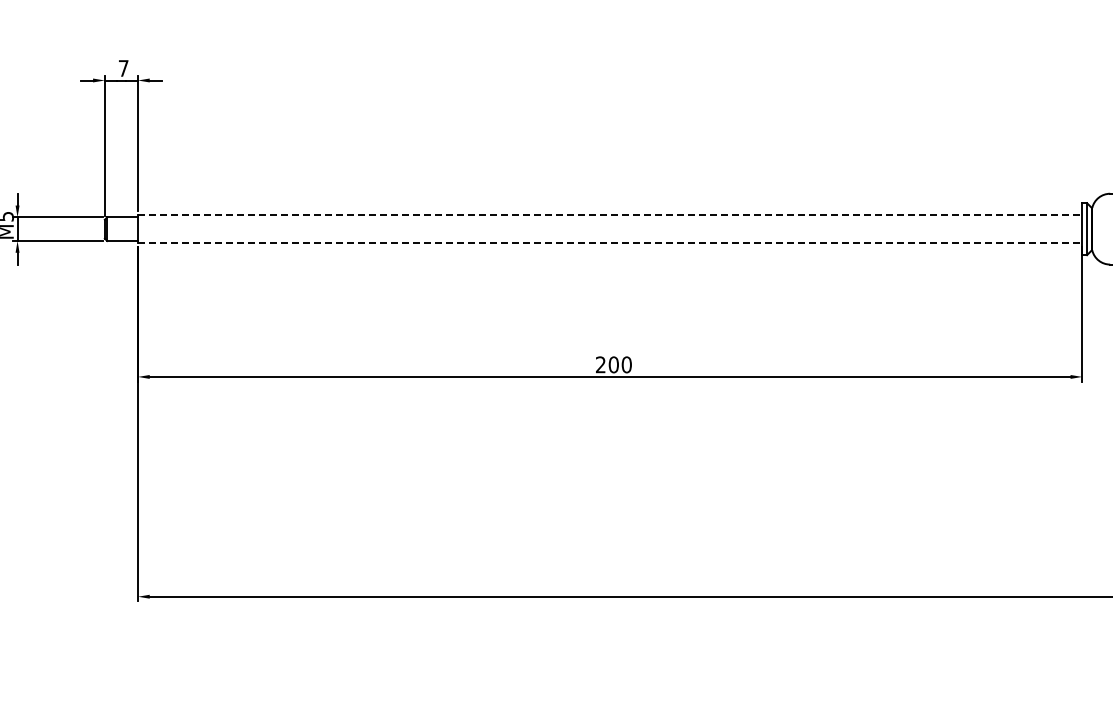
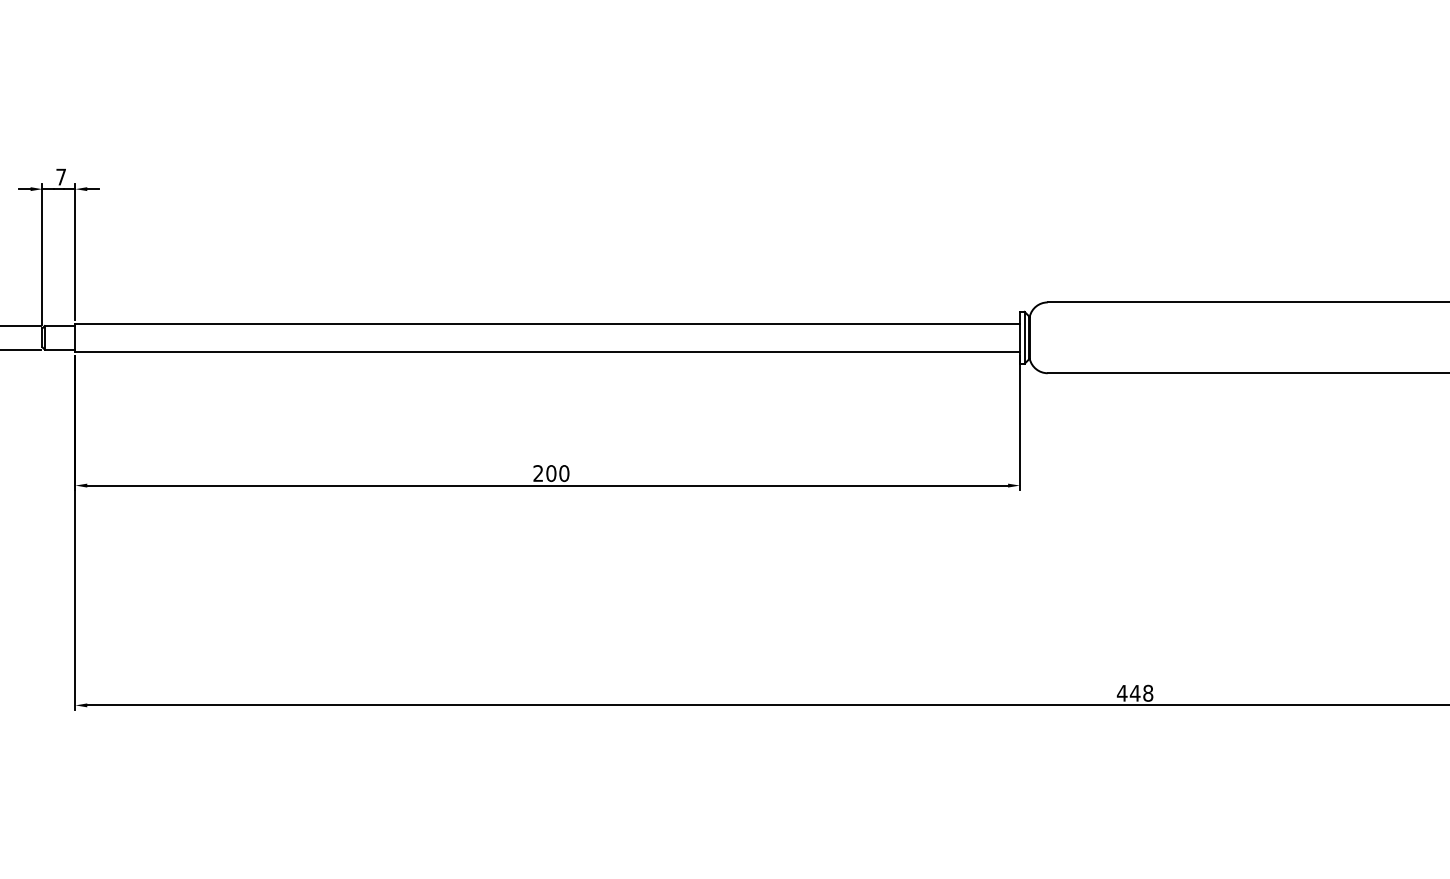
line: (610, 214) -> (548, 323), dashed -> solid
line: (610, 243) -> (548, 352), dashed -> solid

